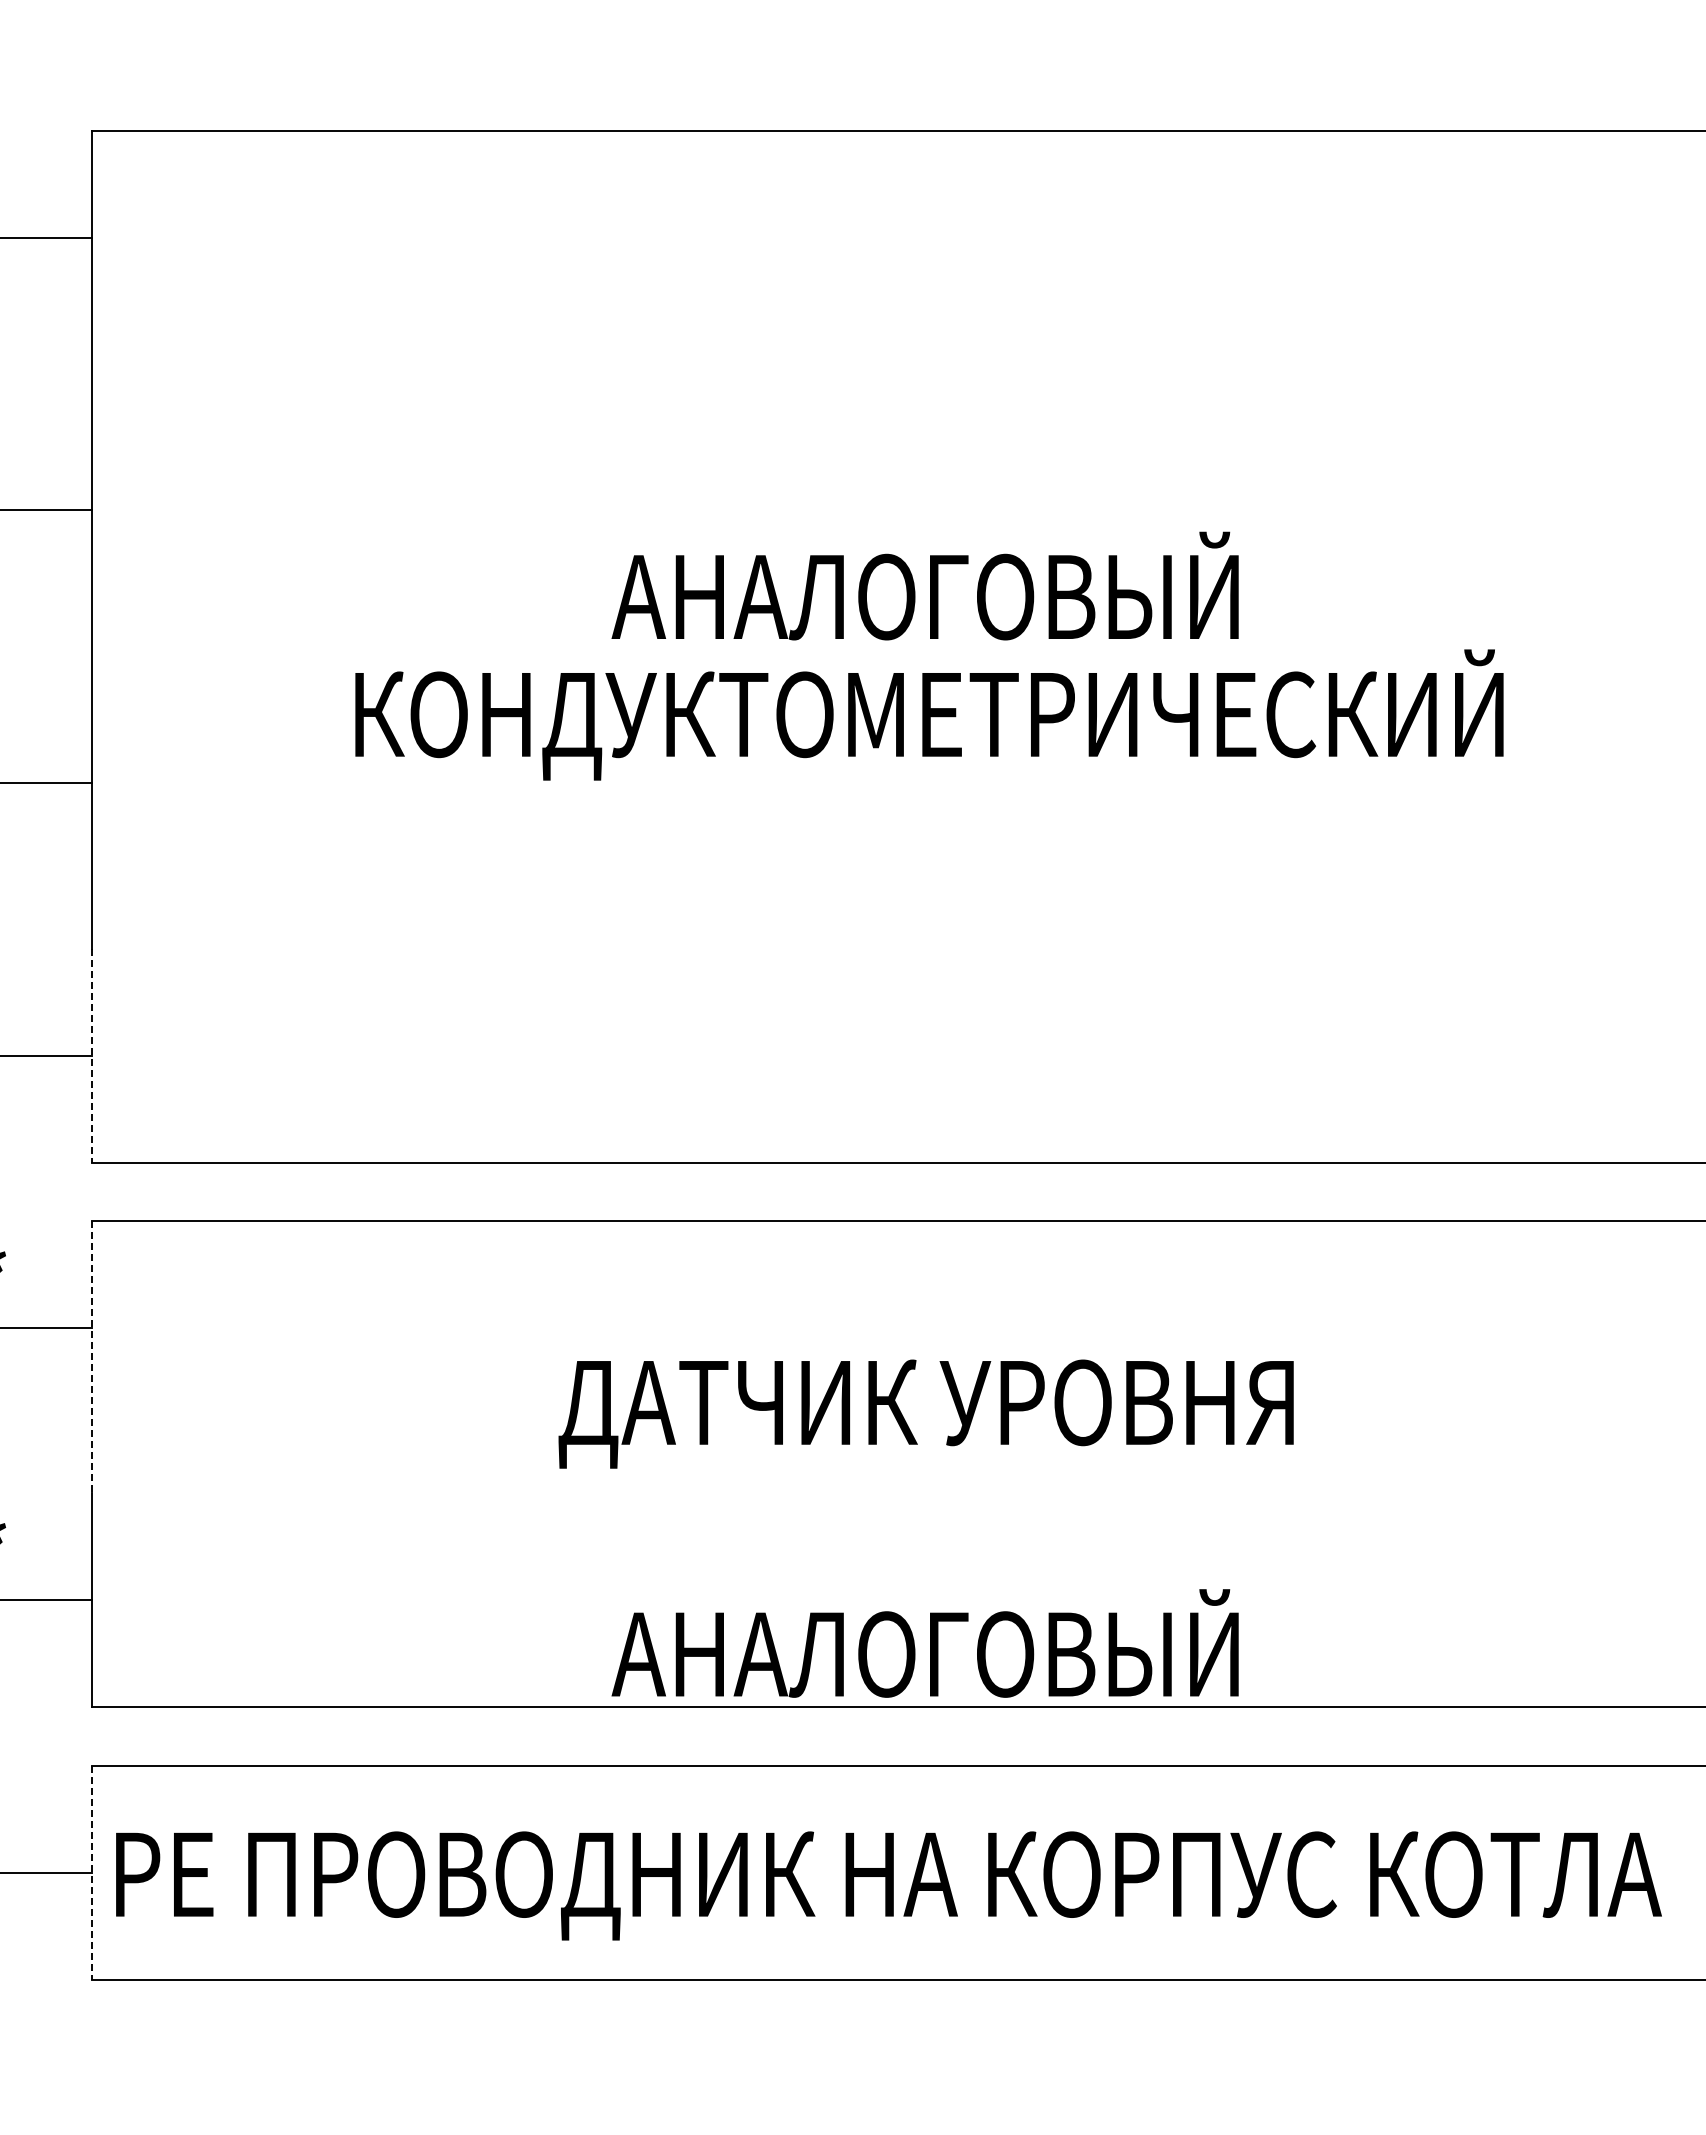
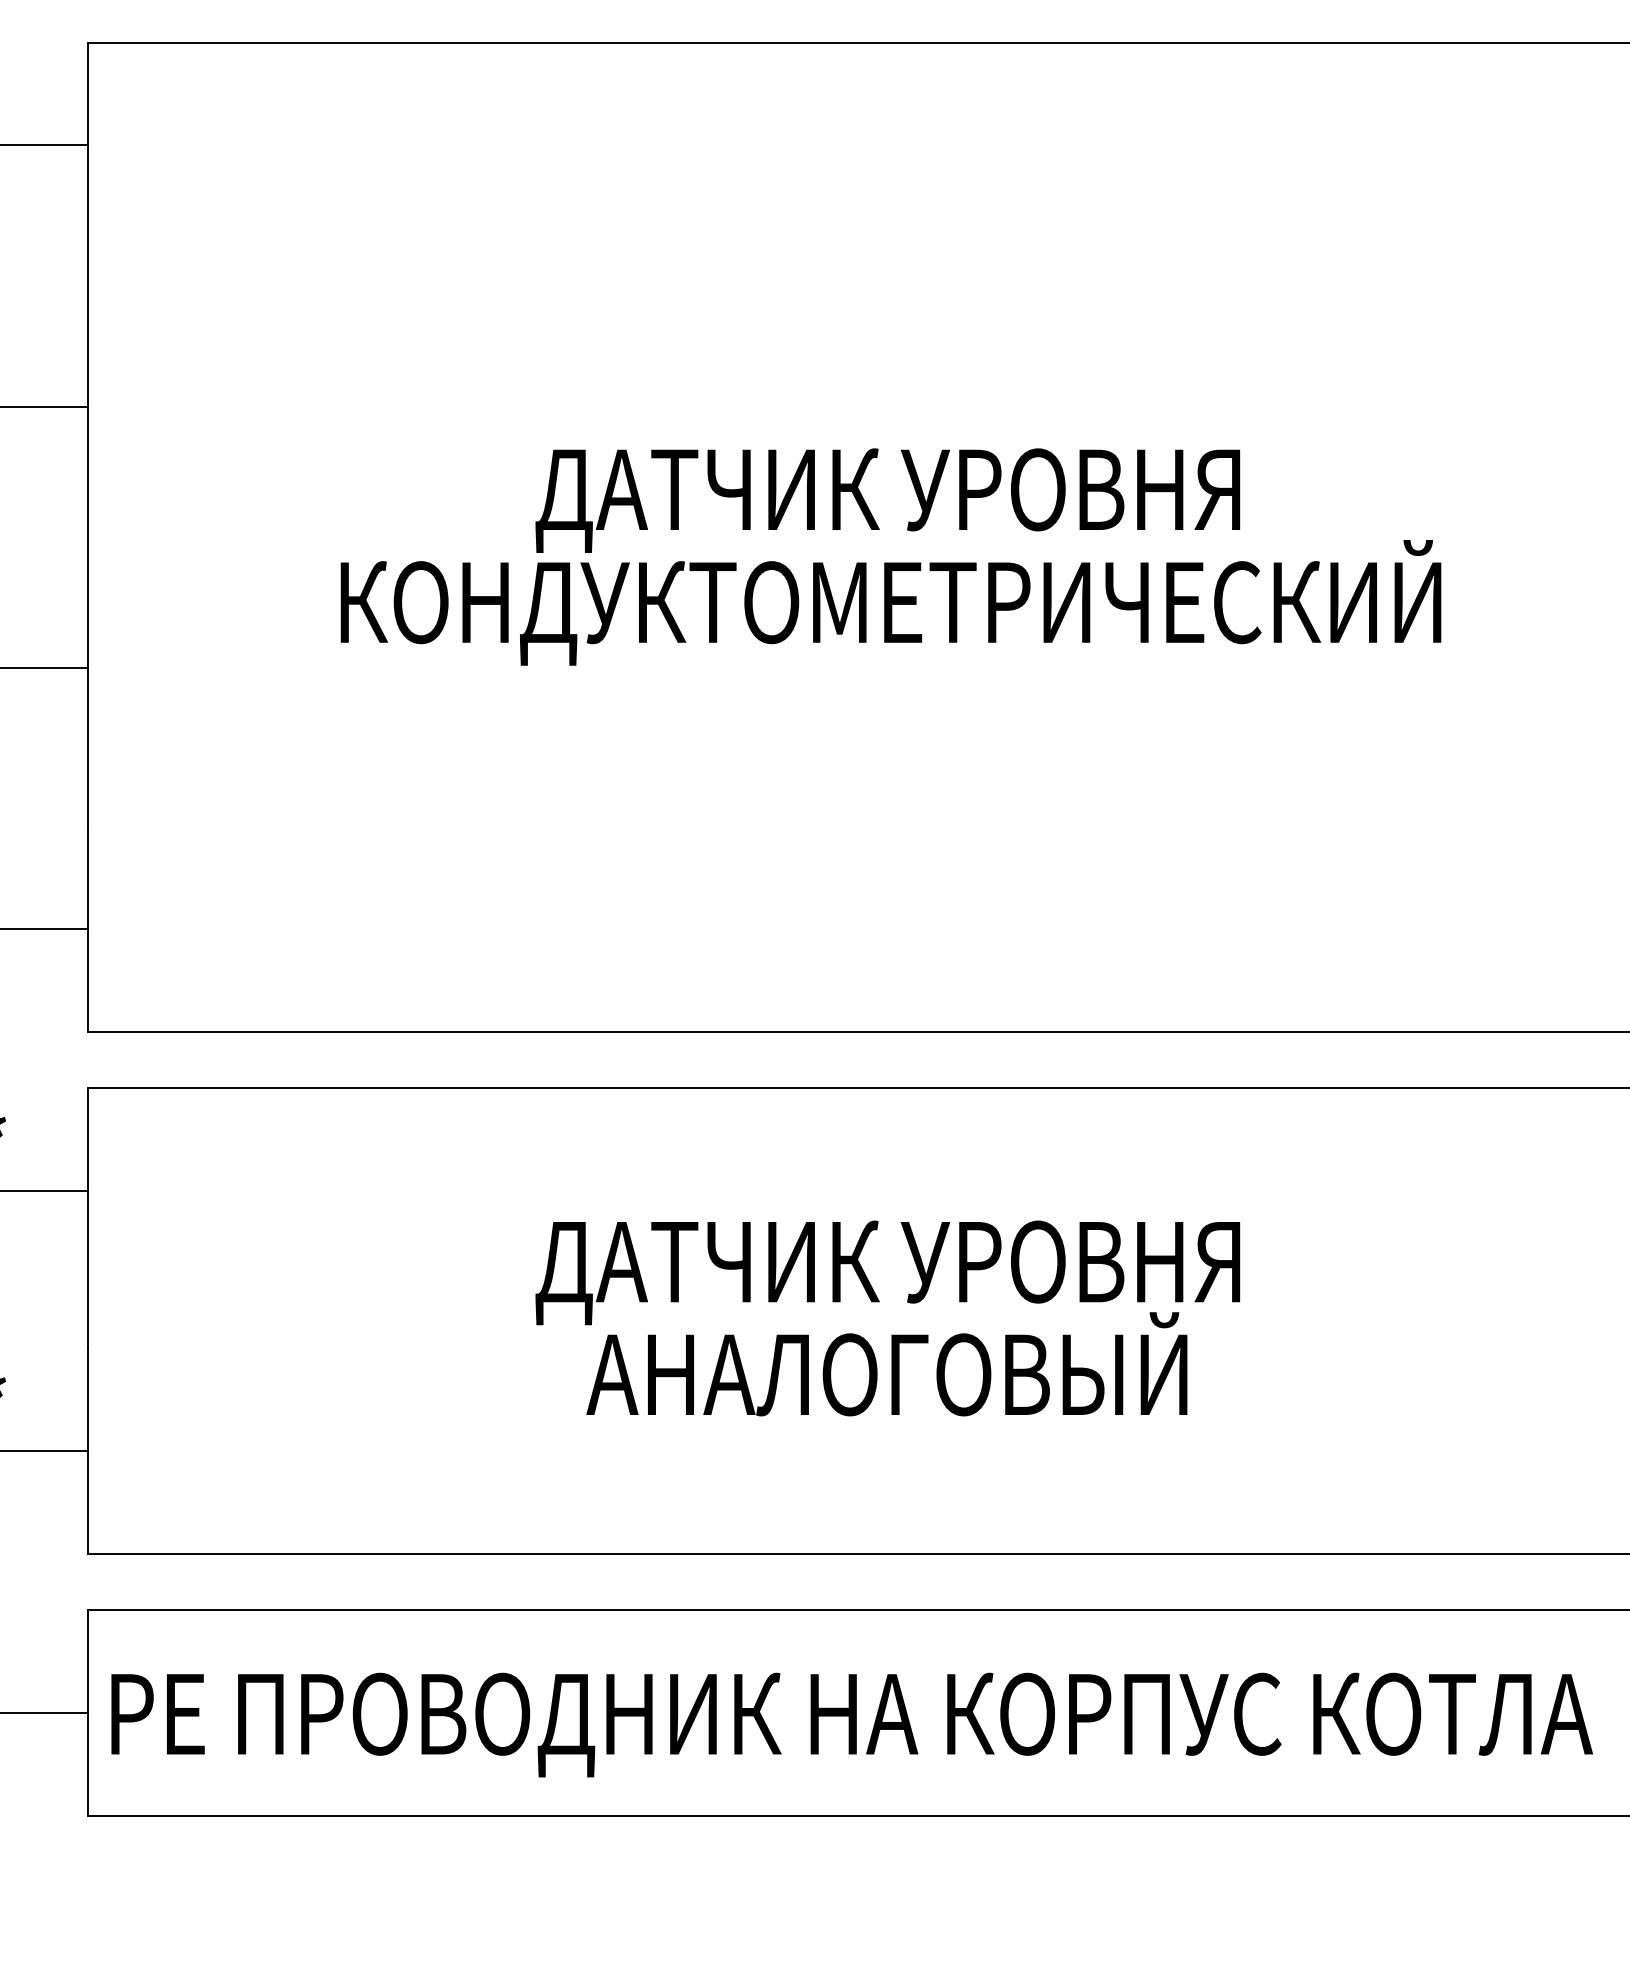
text: (925, 596) -> (887, 489), АНАЛОГОВЫЙ -> ДАТЧИК УРОВНЯ
line: (91, 1056) -> (87, 930), dashed -> solid
line: (91, 1357) -> (87, 1218), dashed -> solid
text: (924, 1643) -> (886, 1364), moved
line: (91, 1873) -> (87, 1713), dashed -> solid

